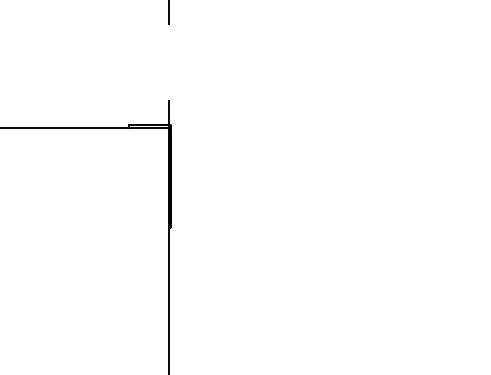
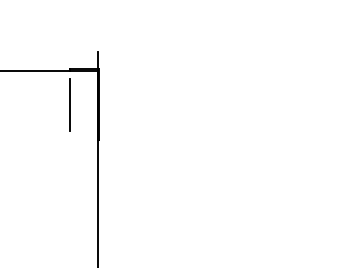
line: (128, 176) -> (69, 104), added

